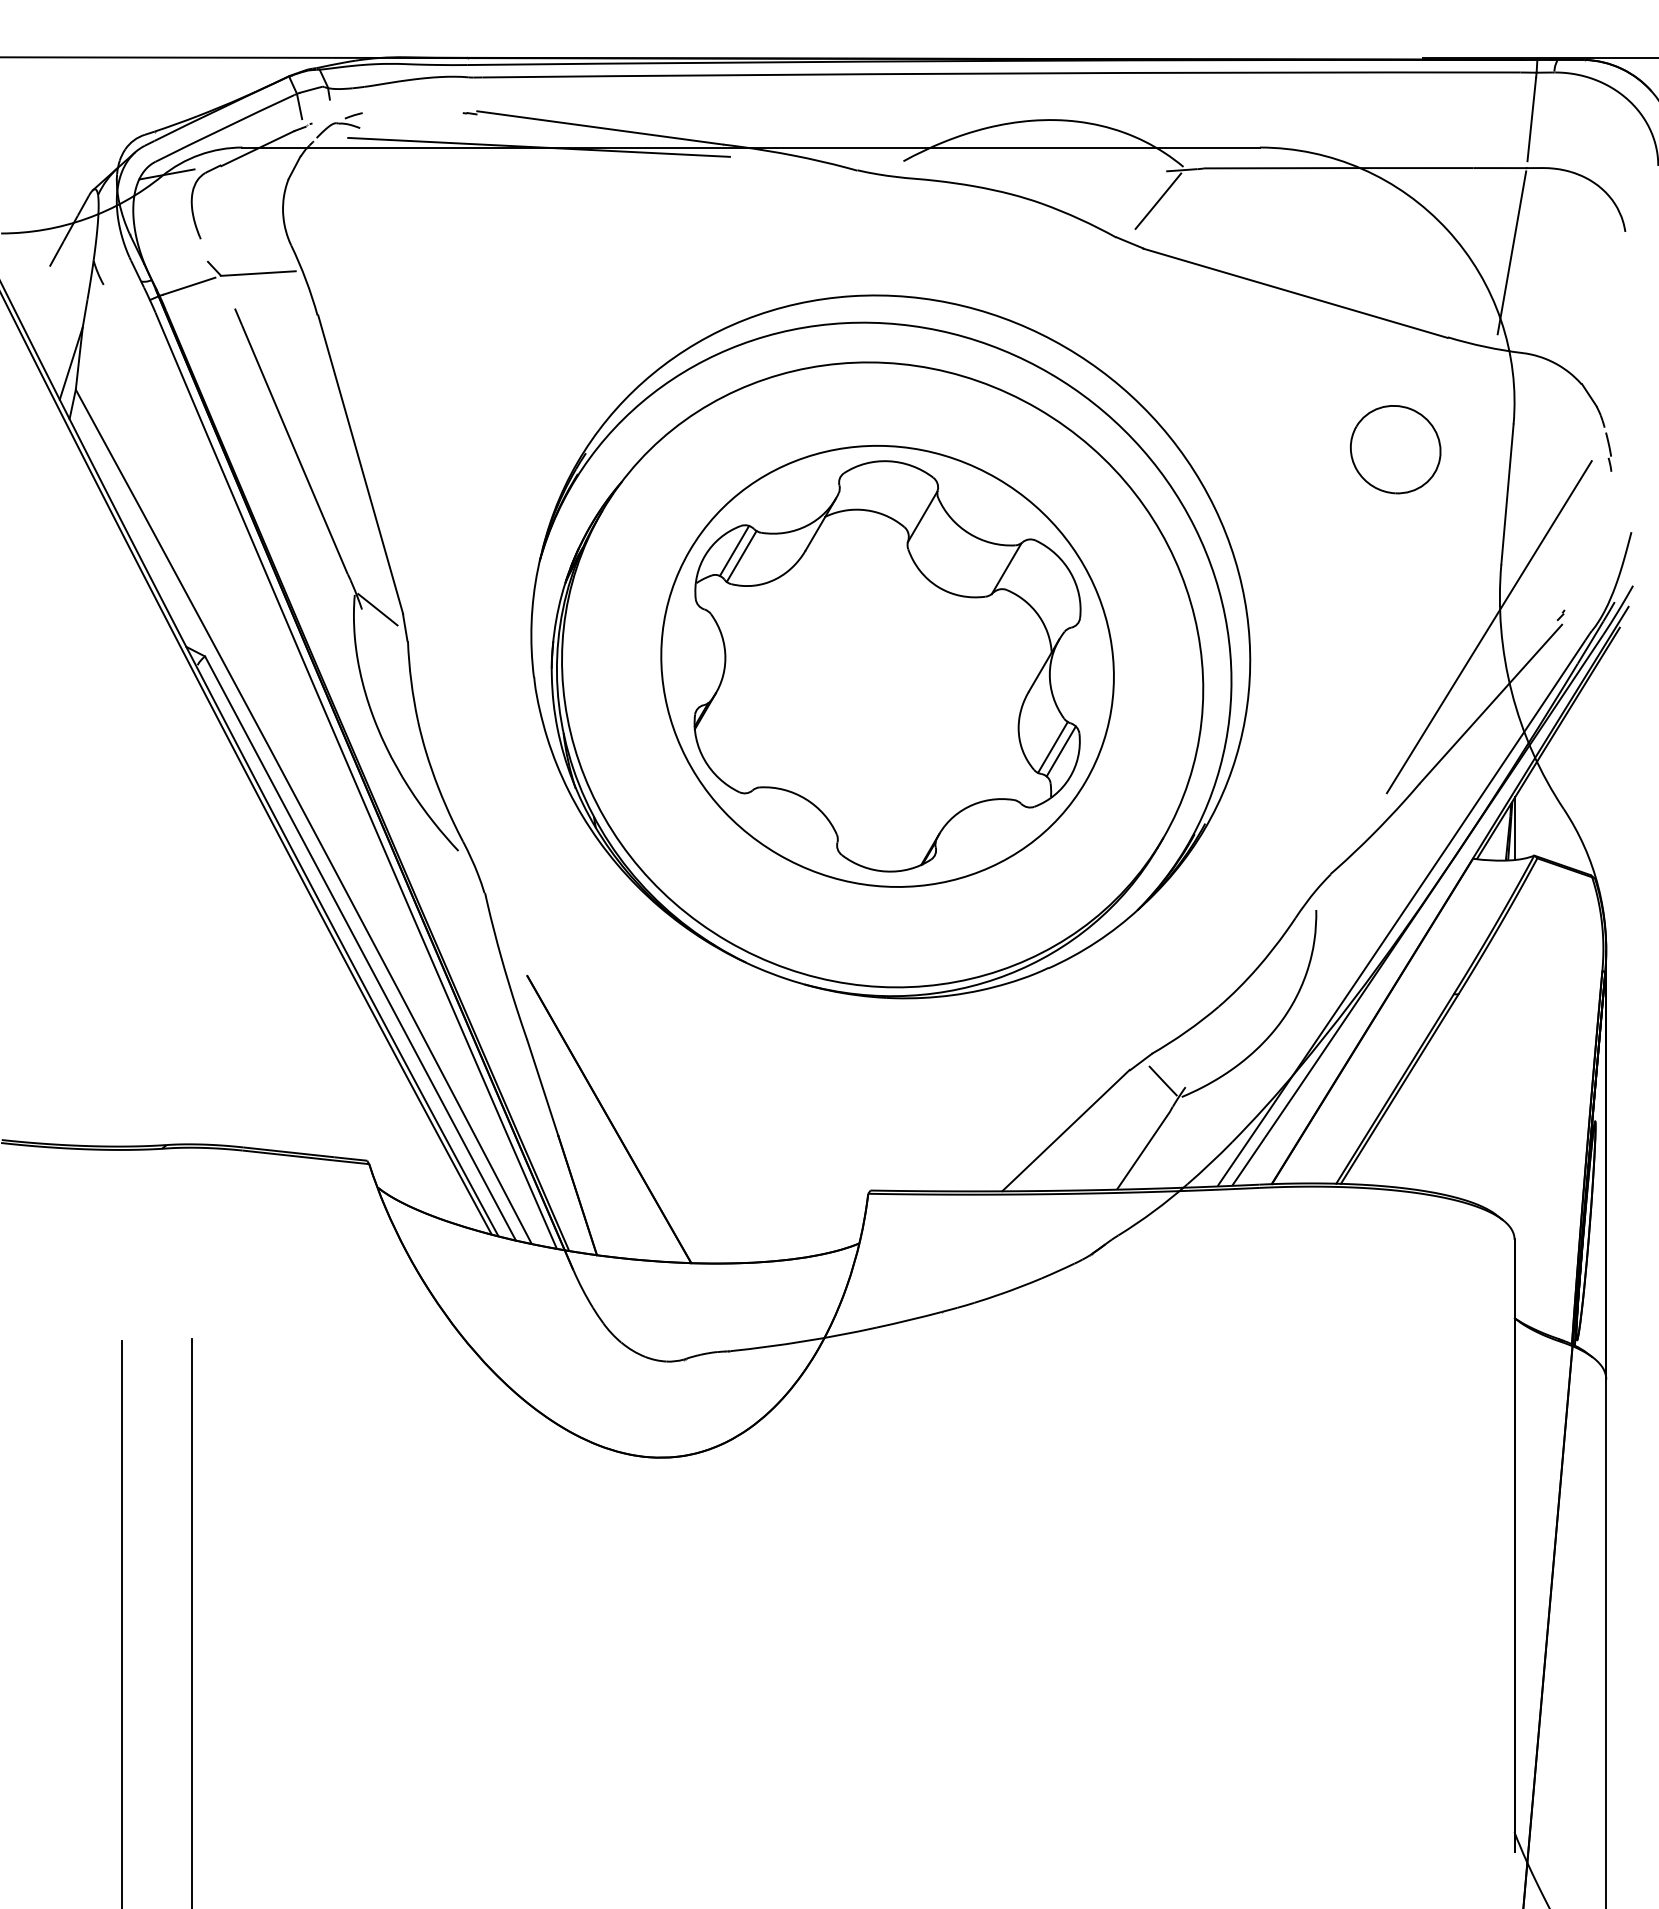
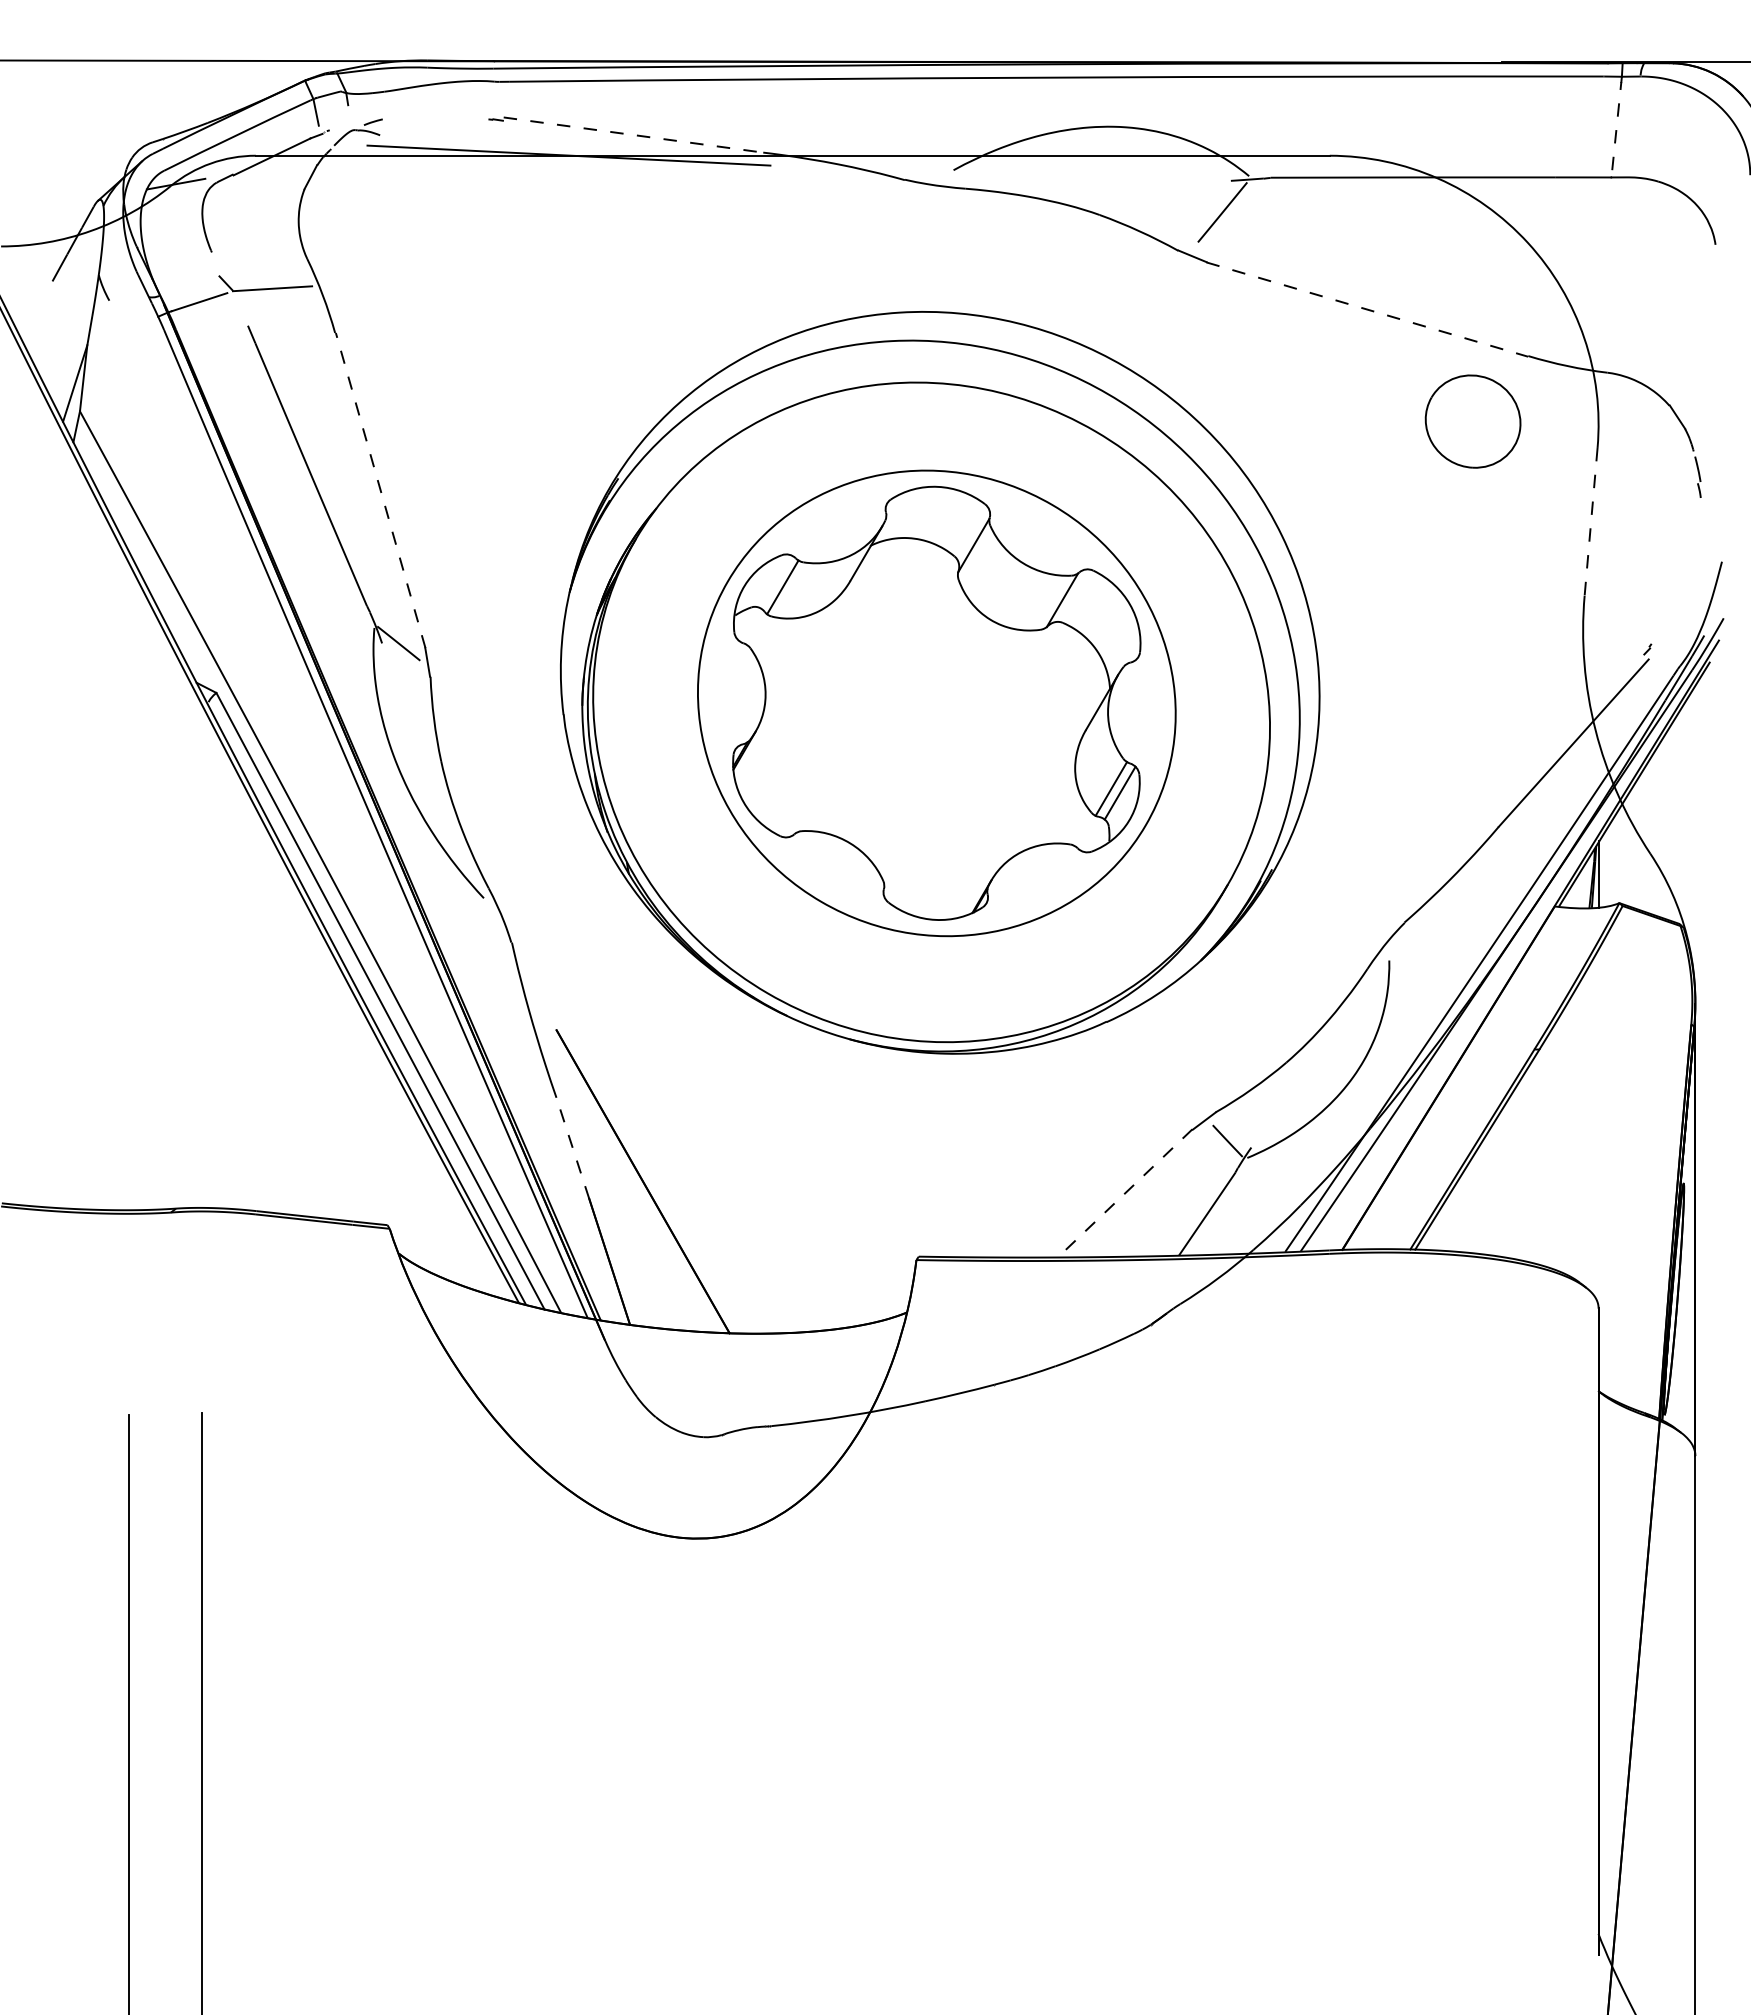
line: (1531, 118) -> (1616, 125), solid -> dashed
line: (600, 128) -> (633, 135), solid -> dashed
line: (1511, 252) -> (1595, 266), removed
line: (1295, 293) -> (1367, 309), solid -> dashed
part: (1395, 449) -> (1472, 421), moved
line: (360, 464) -> (380, 490), solid -> dashed
line: (1507, 495) -> (1591, 522), solid -> dashed
line: (733, 550) -> (774, 581), removed
line: (1488, 626) -> (1571, 661), removed
line: (542, 1087) -> (572, 1147), solid -> dashed
line: (1066, 1130) -> (1125, 1193), solid -> dashed

